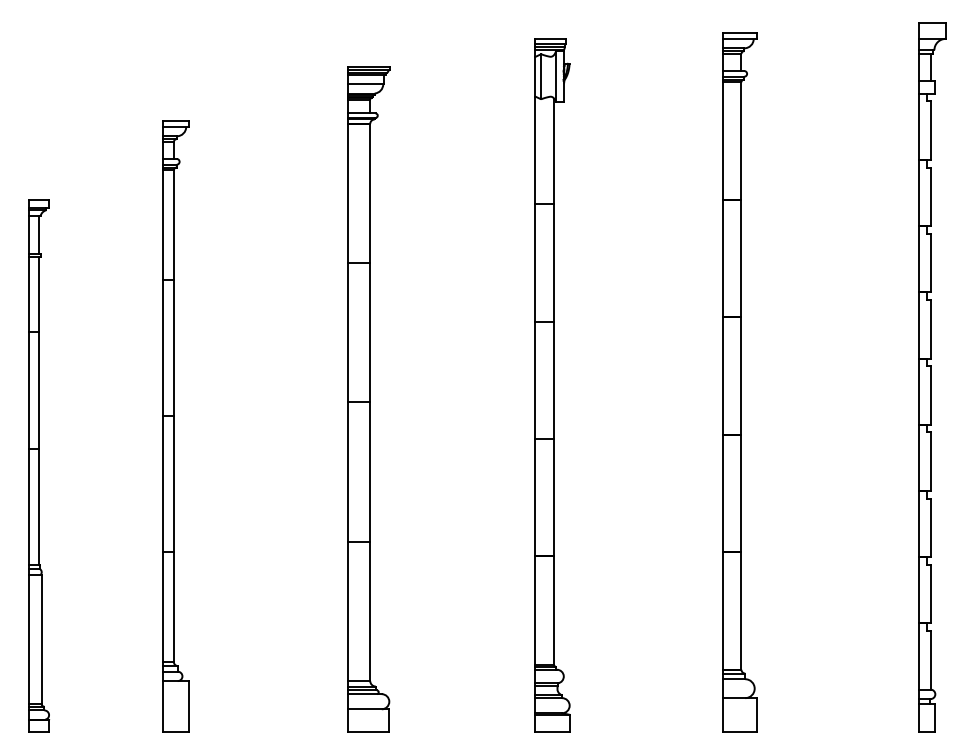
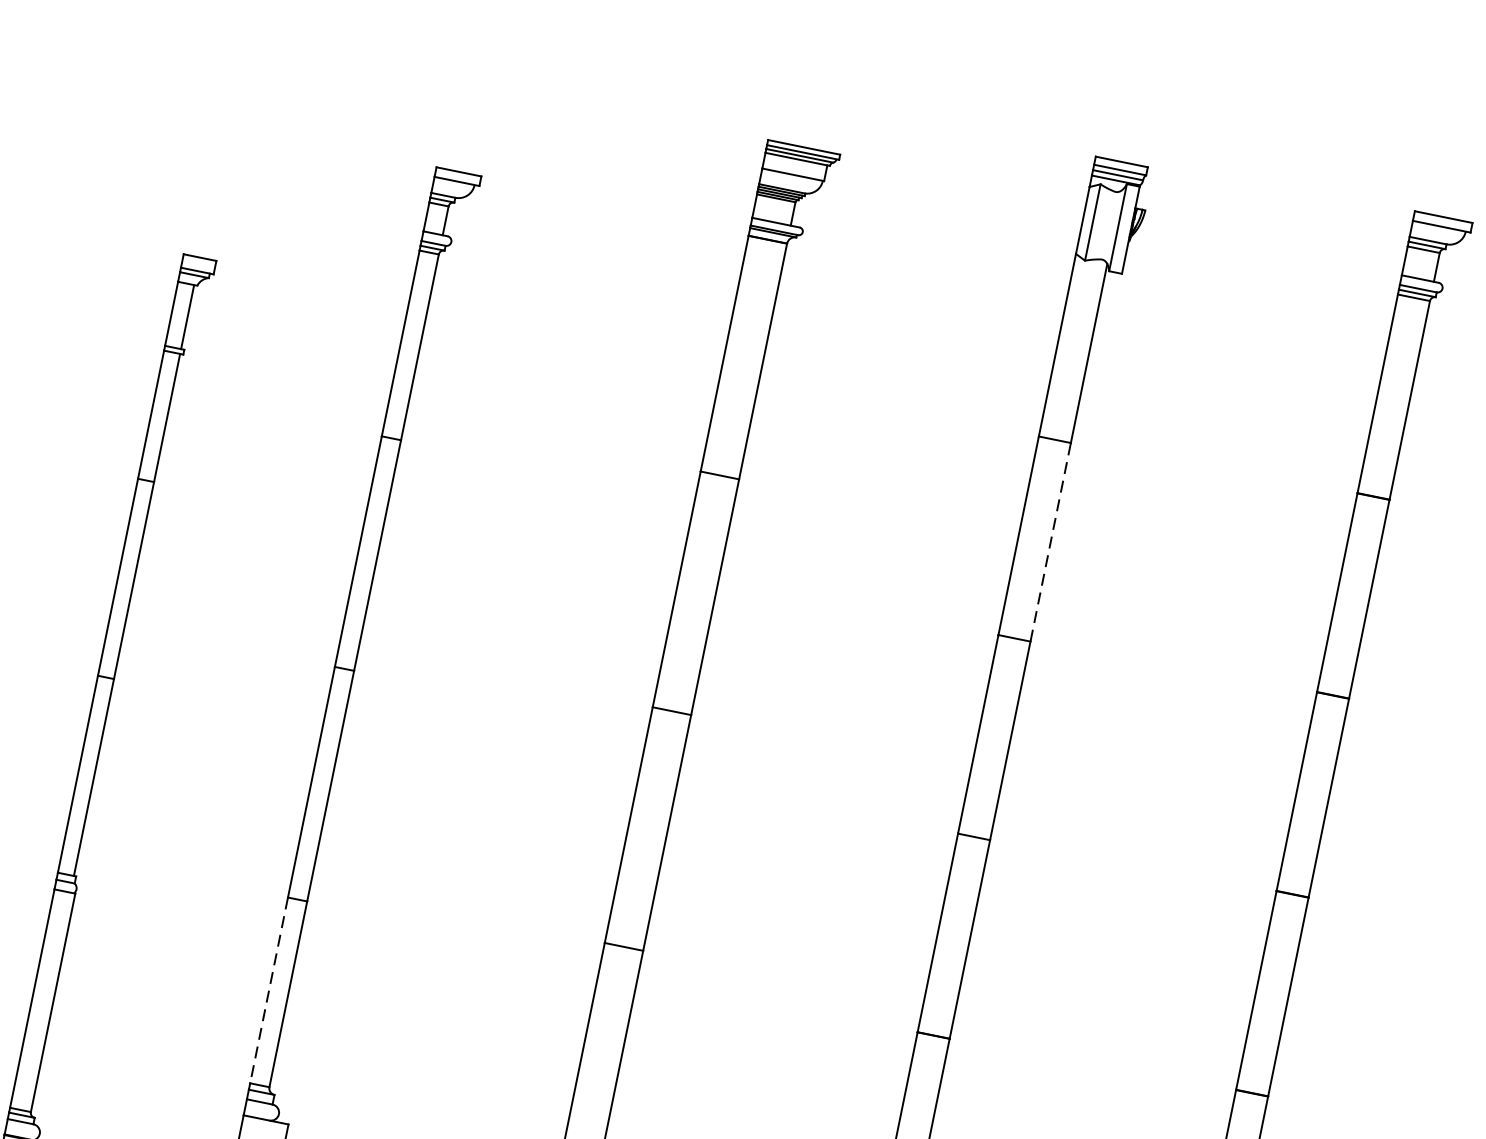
line: (554, 262) -> (1051, 541), solid -> dashed
line: (162, 607) -> (268, 990), solid -> dashed

